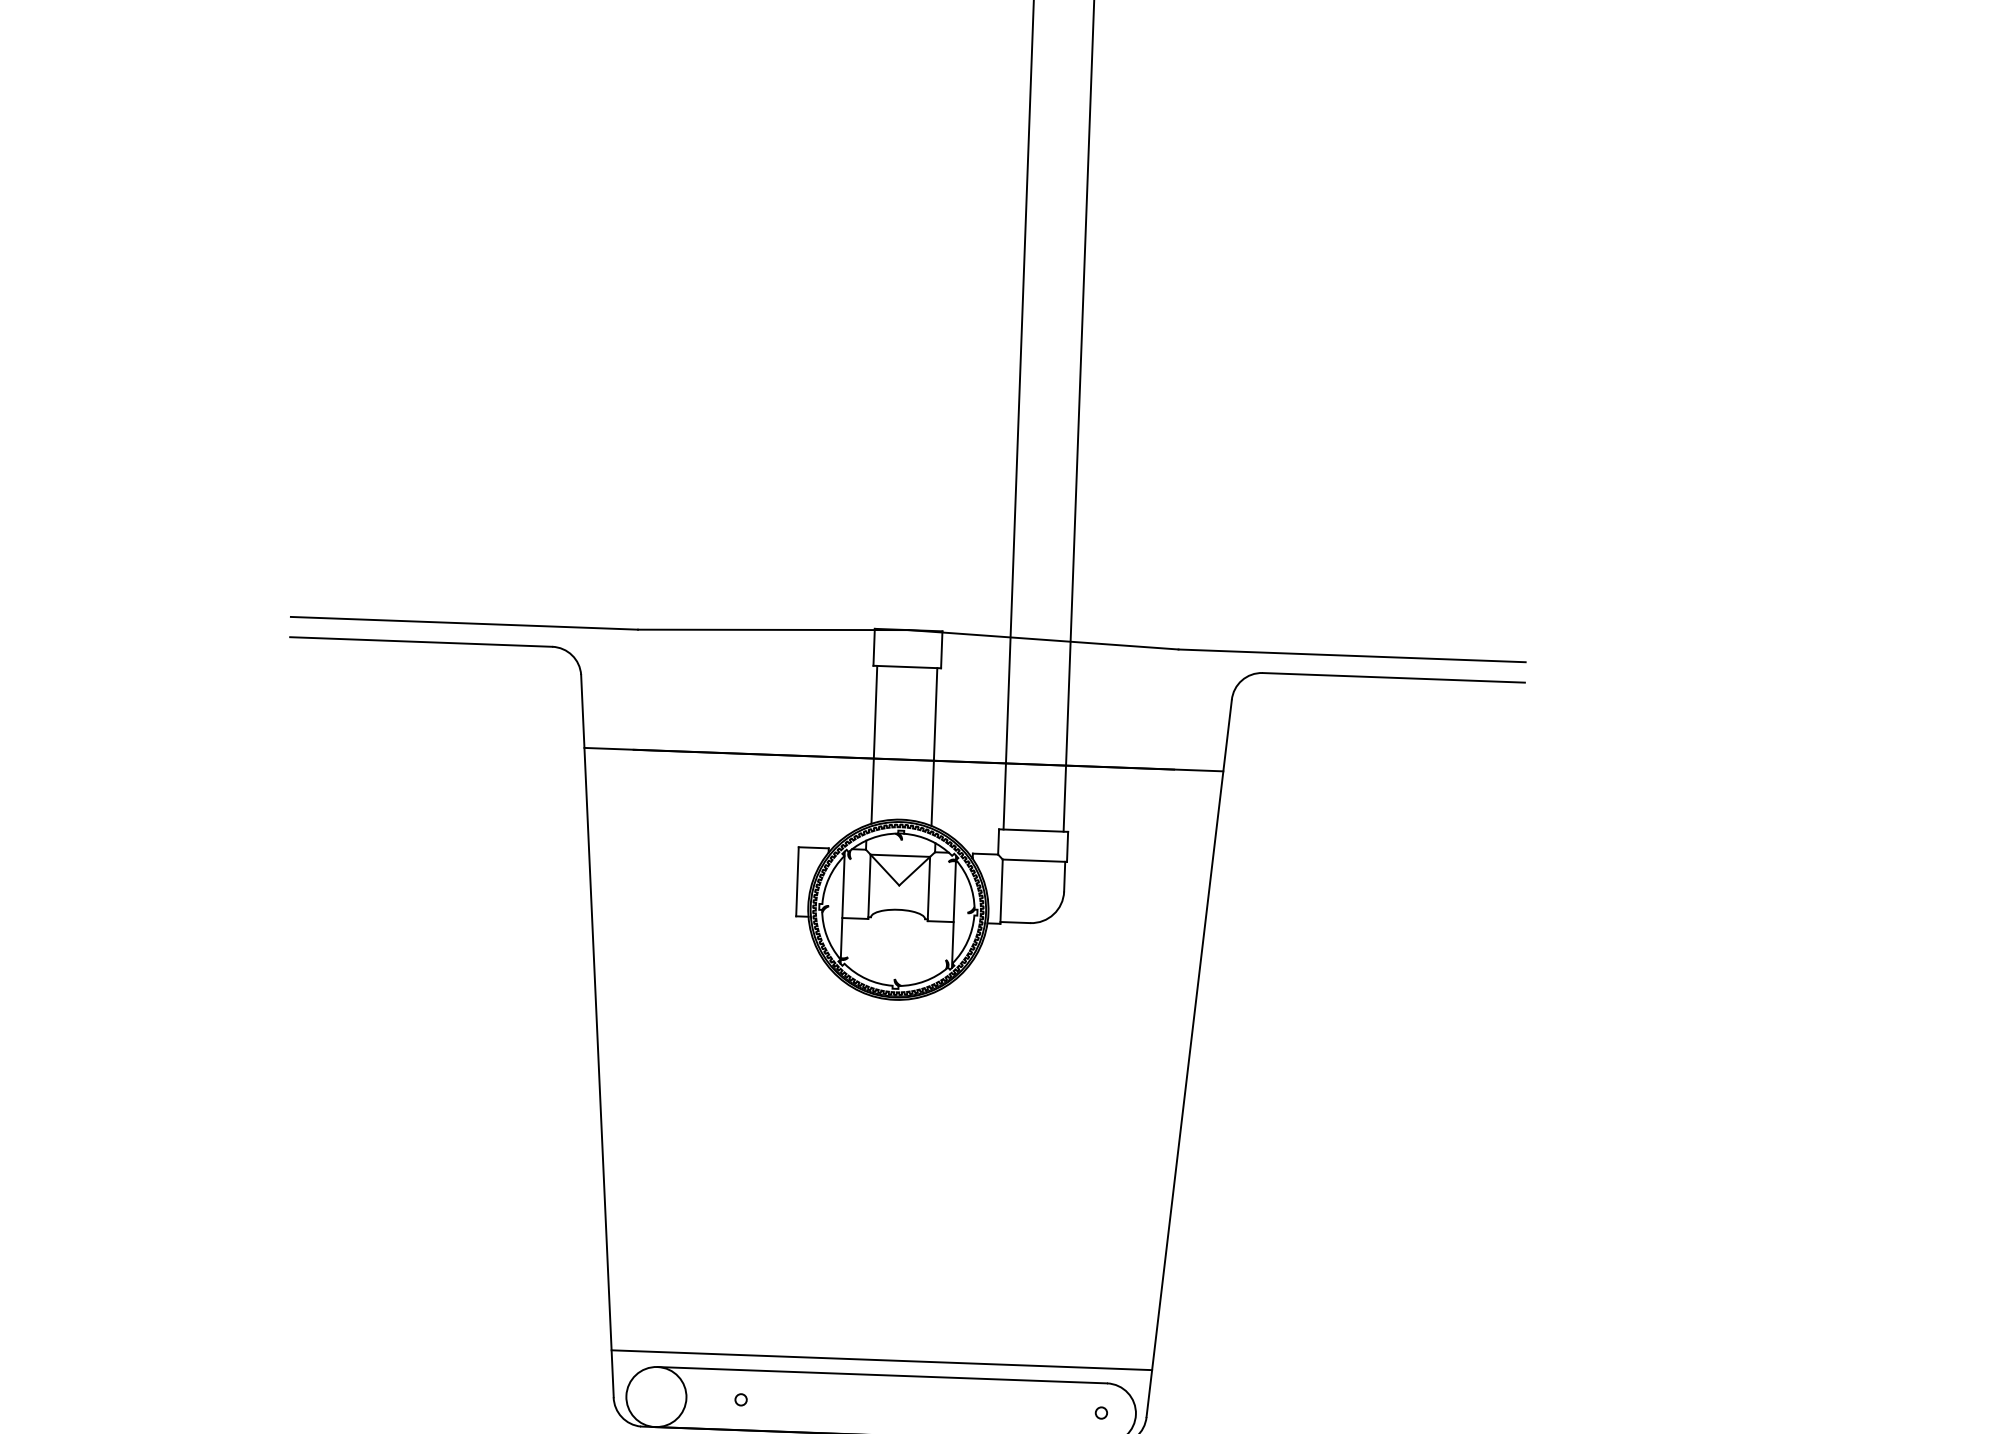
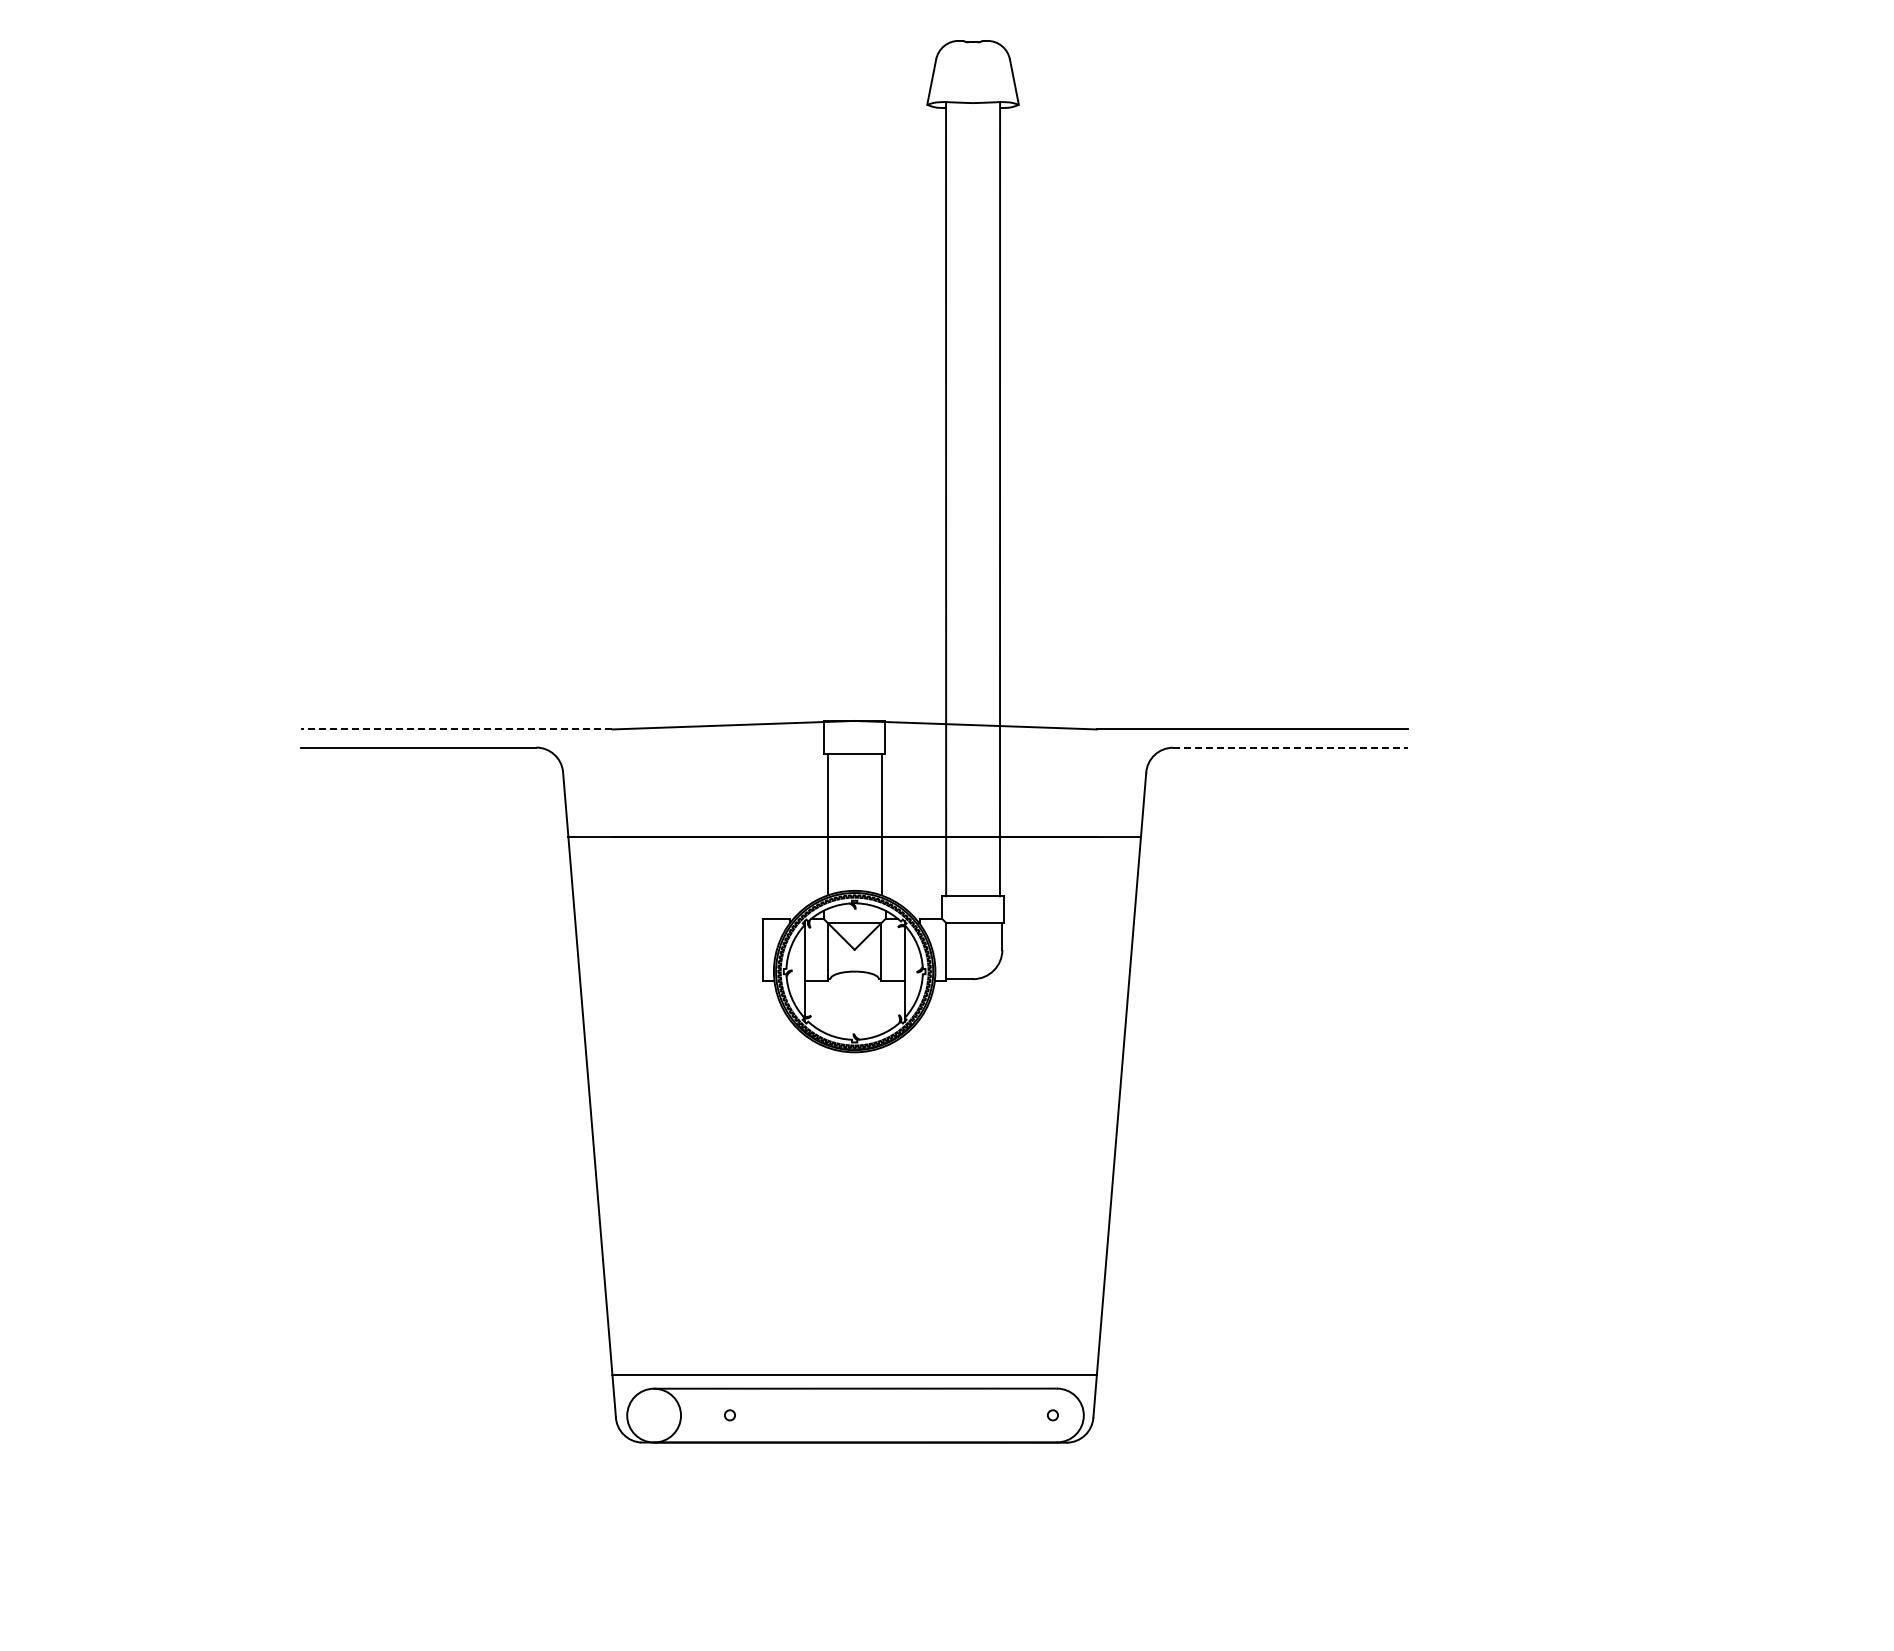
line: (463, 623) -> (456, 729), solid -> dashed
line: (1394, 677) -> (1291, 747), solid -> dashed

